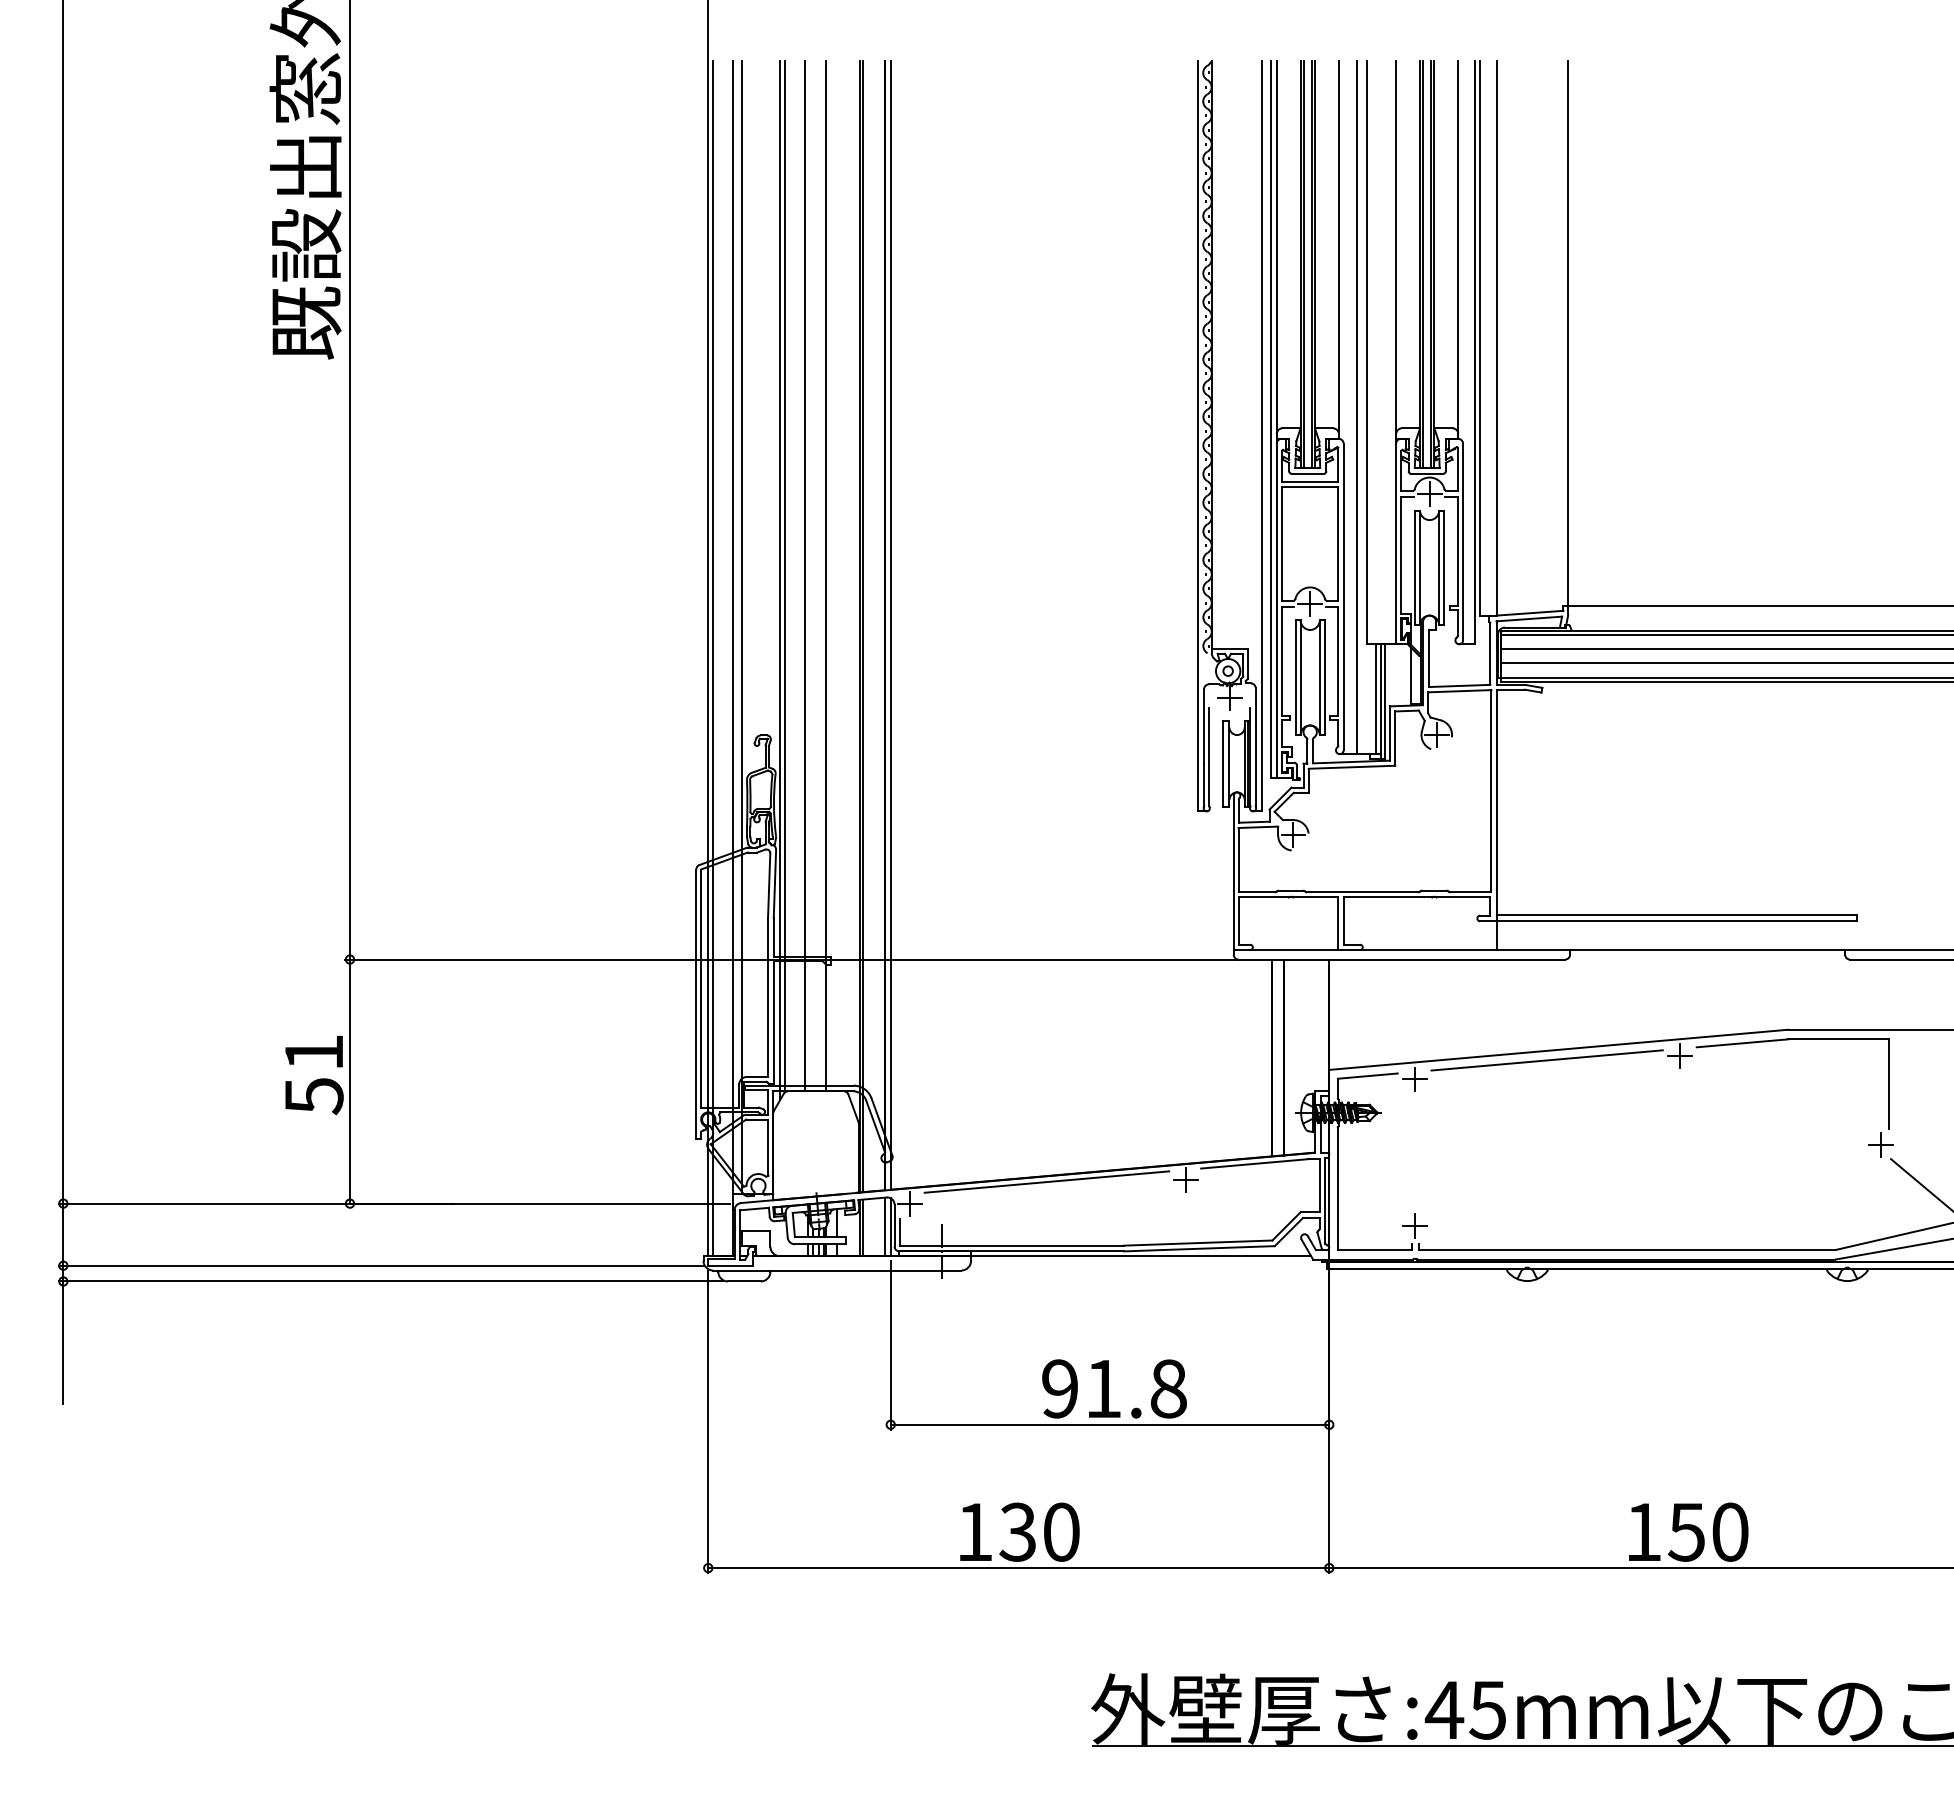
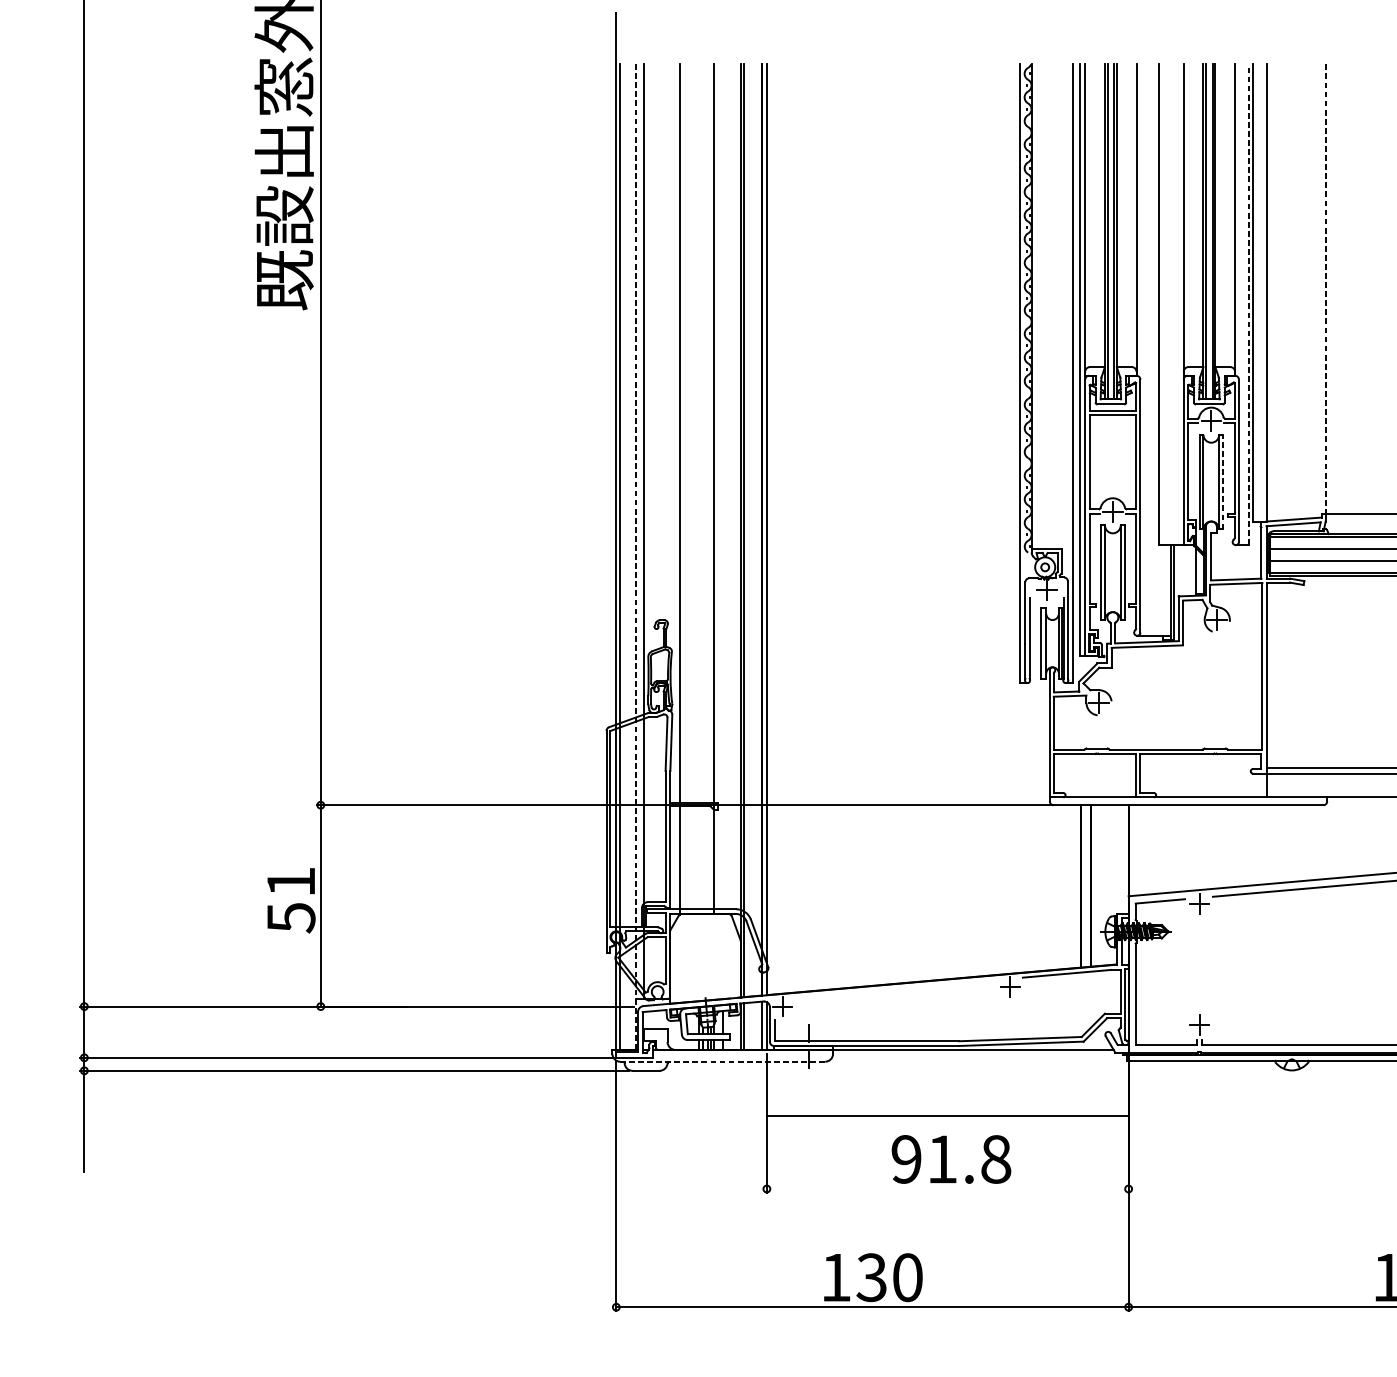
line: (1568, 334) -> (1325, 289), solid -> dashed
line: (1475, 352) -> (1249, 304), solid -> dashed
line: (1357, 407) -> (1151, 349), removed
line: (1443, 567) -> (1222, 481), solid -> dashed
line: (804, 576) -> (695, 489), removed
line: (780, 580) -> (675, 492), removed
line: (732, 658) -> (636, 556), solid -> dashed
line: (1375, 699) -> (1166, 590), removed
line: (1046, 1181) -> (895, 988), removed
line: (836, 1270) -> (722, 1061), solid -> dashed
line: (1109, 1424) -> (947, 1115), moved

